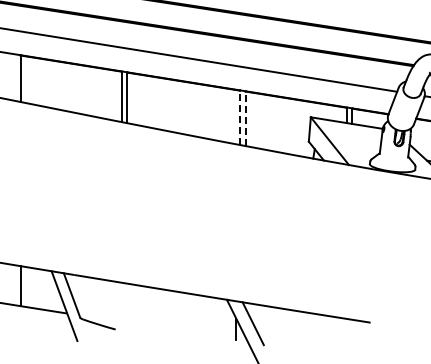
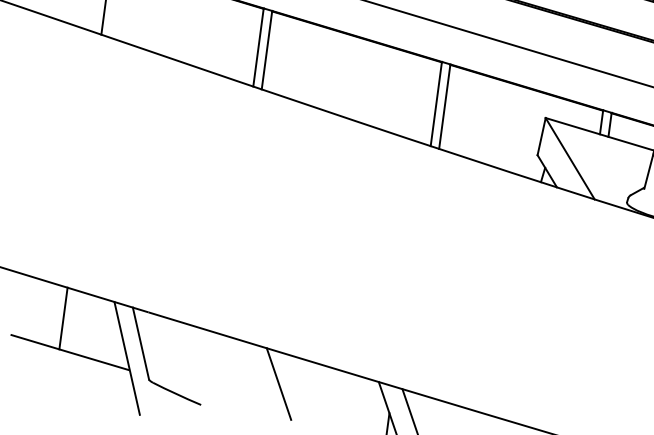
line: (239, 117) -> (435, 103), dashed -> solid
line: (245, 118) -> (444, 106), dashed -> solid
line: (163, 309) -> (279, 383), added

